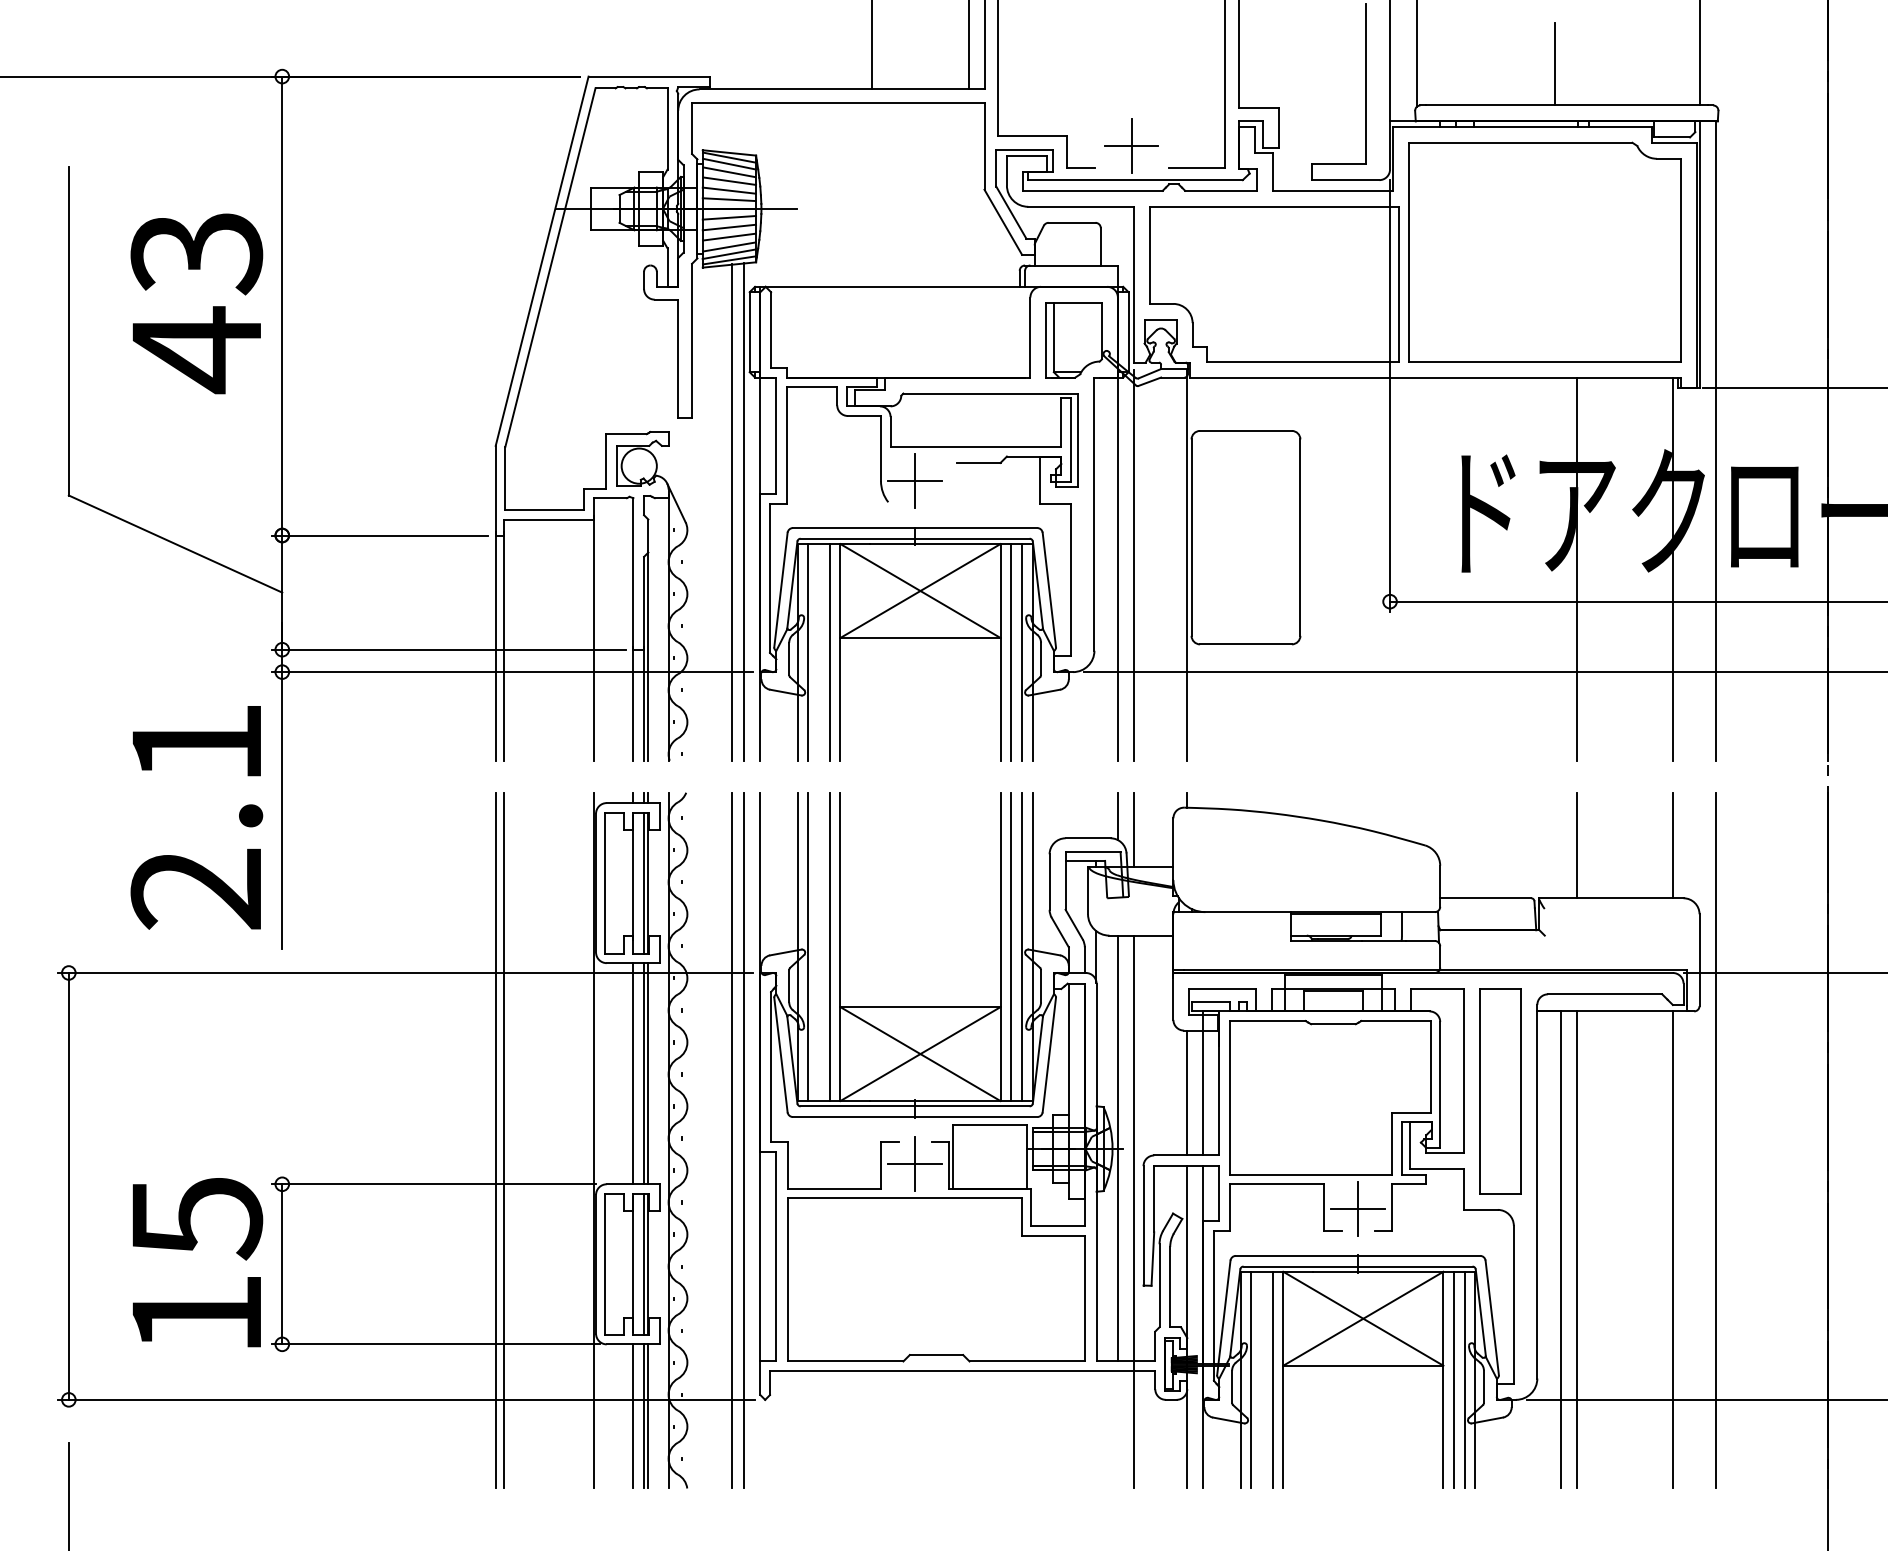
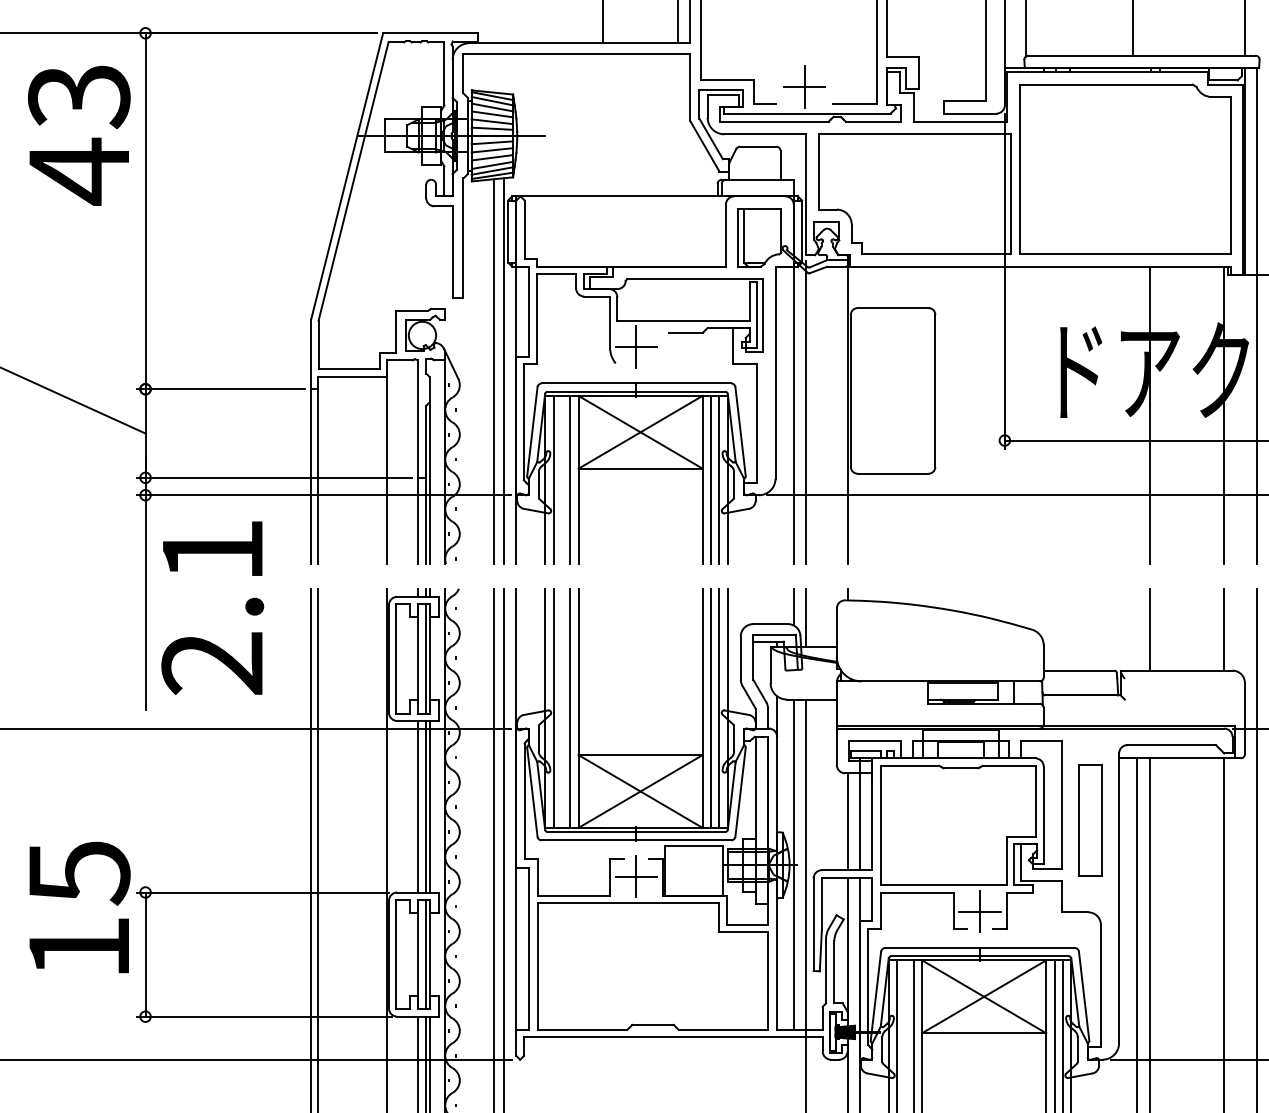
text: (196, 303) -> (79, 135), moved
text: (196, 817) -> (212, 607), moved
part: (1500, 1091) -> (1090, 820), size x0.7
text: (197, 1262) -> (79, 907), moved

